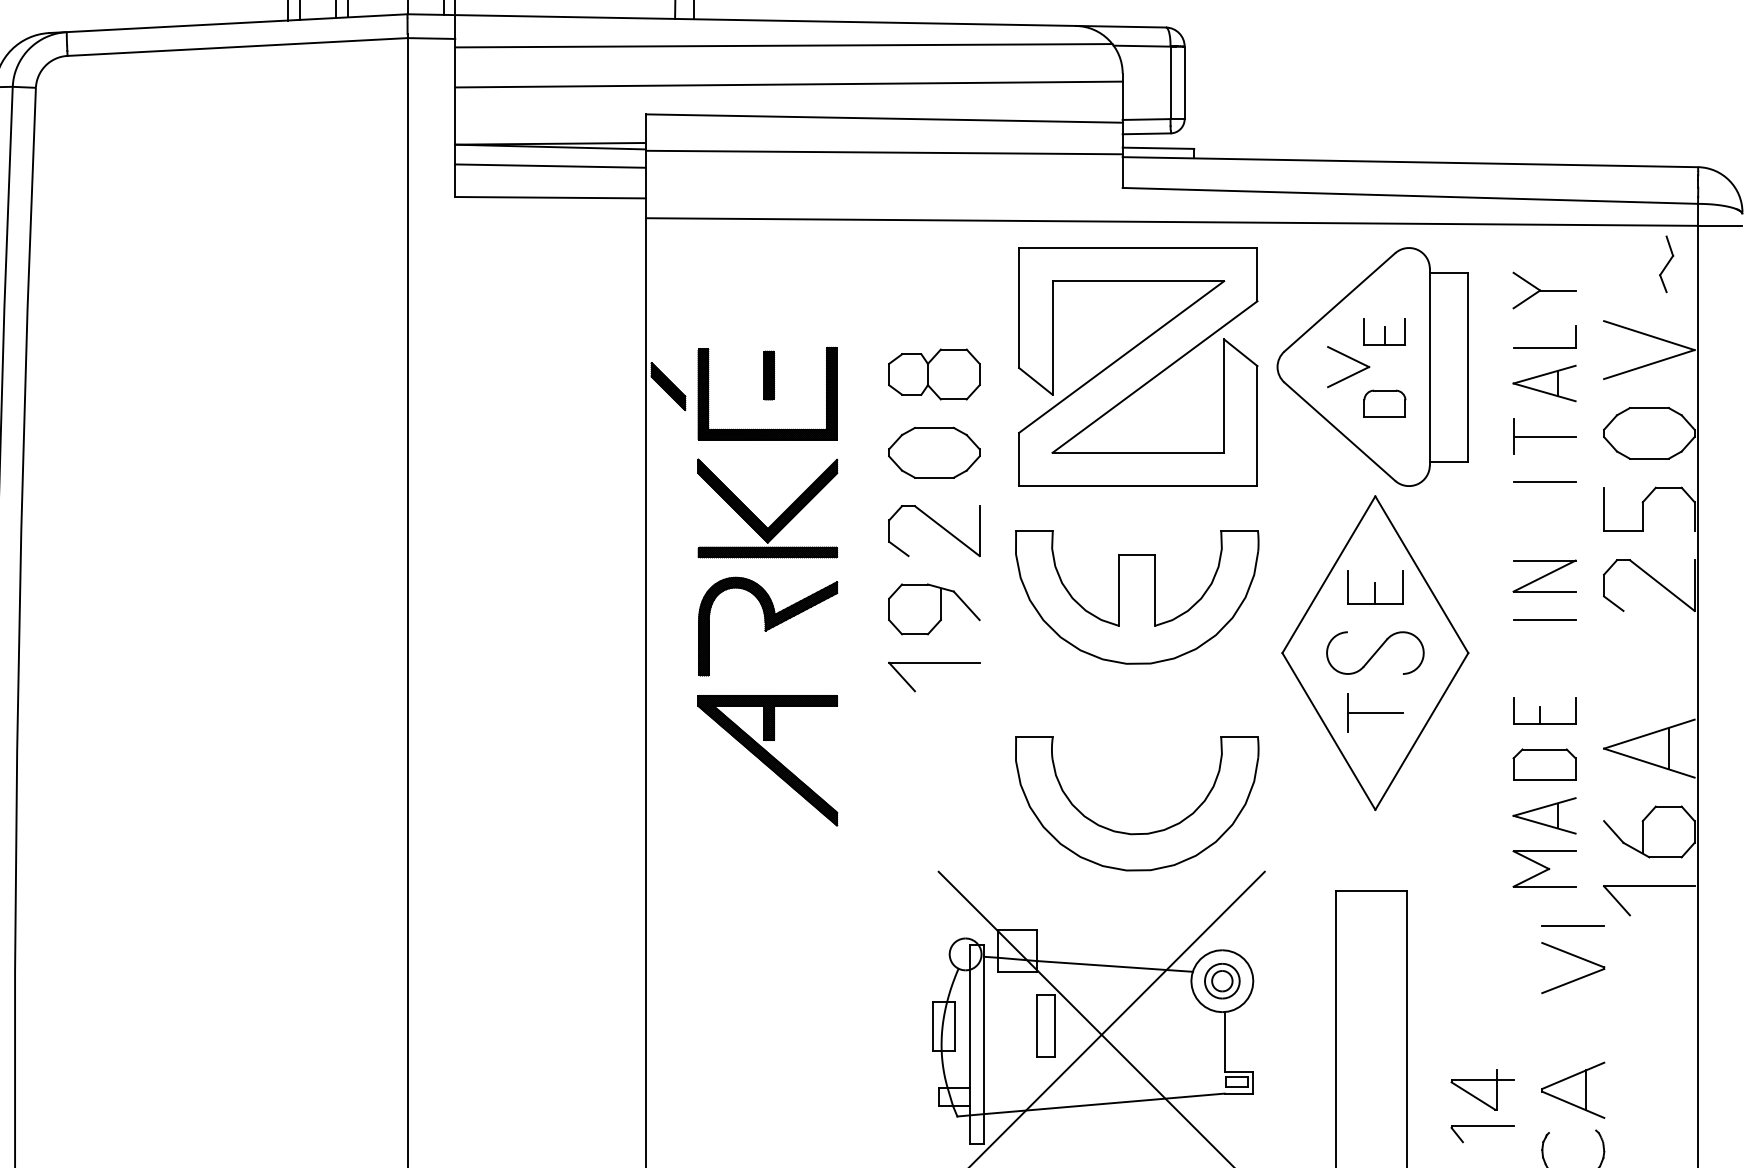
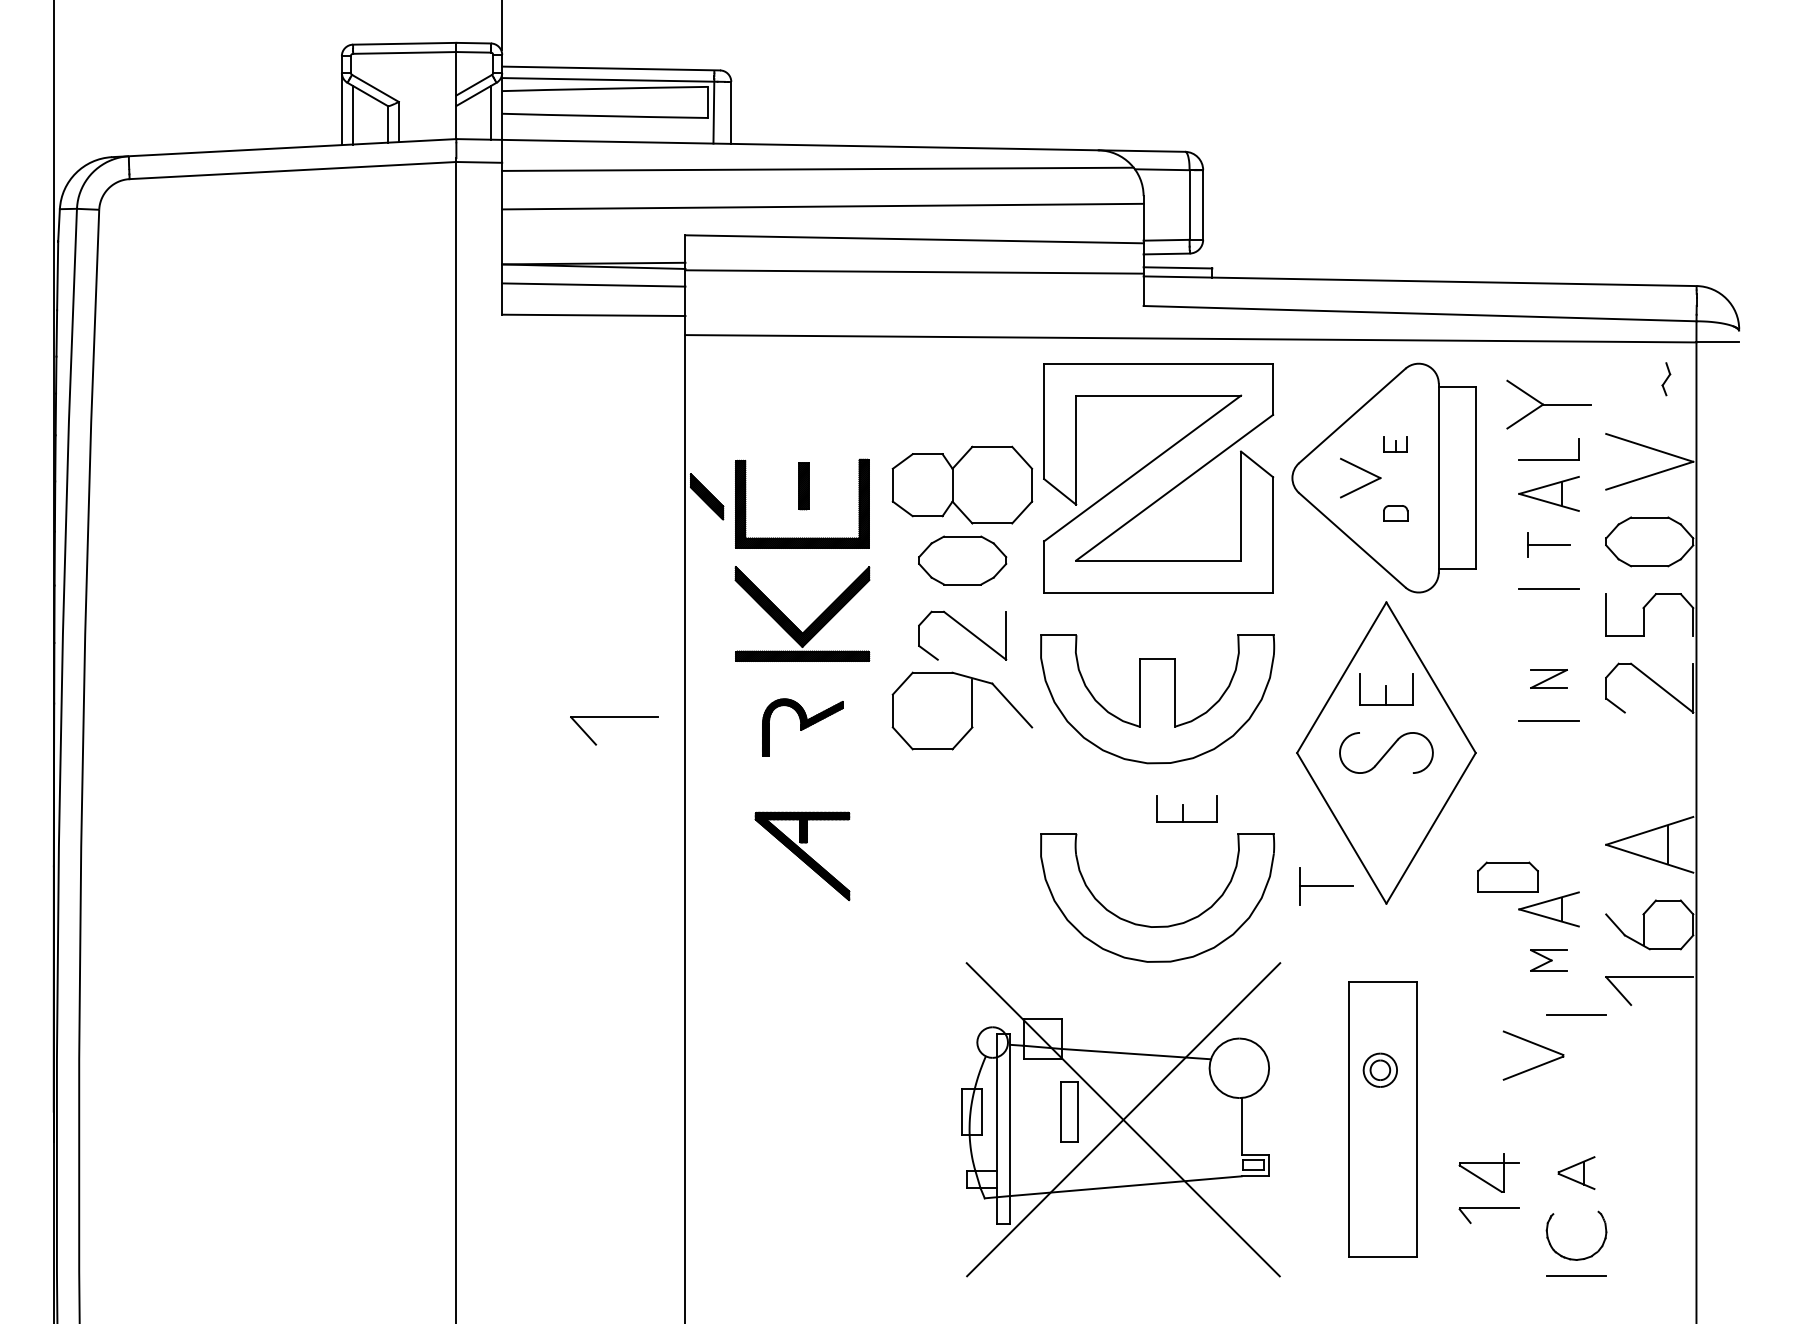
part: (1666, 263) -> (1666, 378), size x0.6
part: (1544, 290) -> (1548, 404), size x1.4
part: (1384, 332) -> (1395, 444), size x0.6
part: (934, 374) -> (962, 485), size x1.6
part: (1384, 403) -> (1395, 513), size x0.6
part: (1544, 436) -> (1548, 544), size x0.7
part: (1544, 575) -> (1548, 678), size x0.6
part: (934, 608) -> (962, 710), size x1.6
part: (767, 626) -> (802, 727), size x0.6
part: (934, 662) -> (614, 717), moved
part: (1544, 710) -> (1186, 808), moved
part: (1375, 712) -> (1326, 886), moved
part: (767, 760) -> (802, 856), size x0.7
part: (1544, 763) -> (1507, 876), moved
part: (1544, 869) -> (1548, 960), size x0.6
part: (1578, 958) -> (1538, 1046), moved
part: (1221, 980) -> (1379, 1069), moved
part: (1573, 1089) -> (1576, 1172), size x0.6

